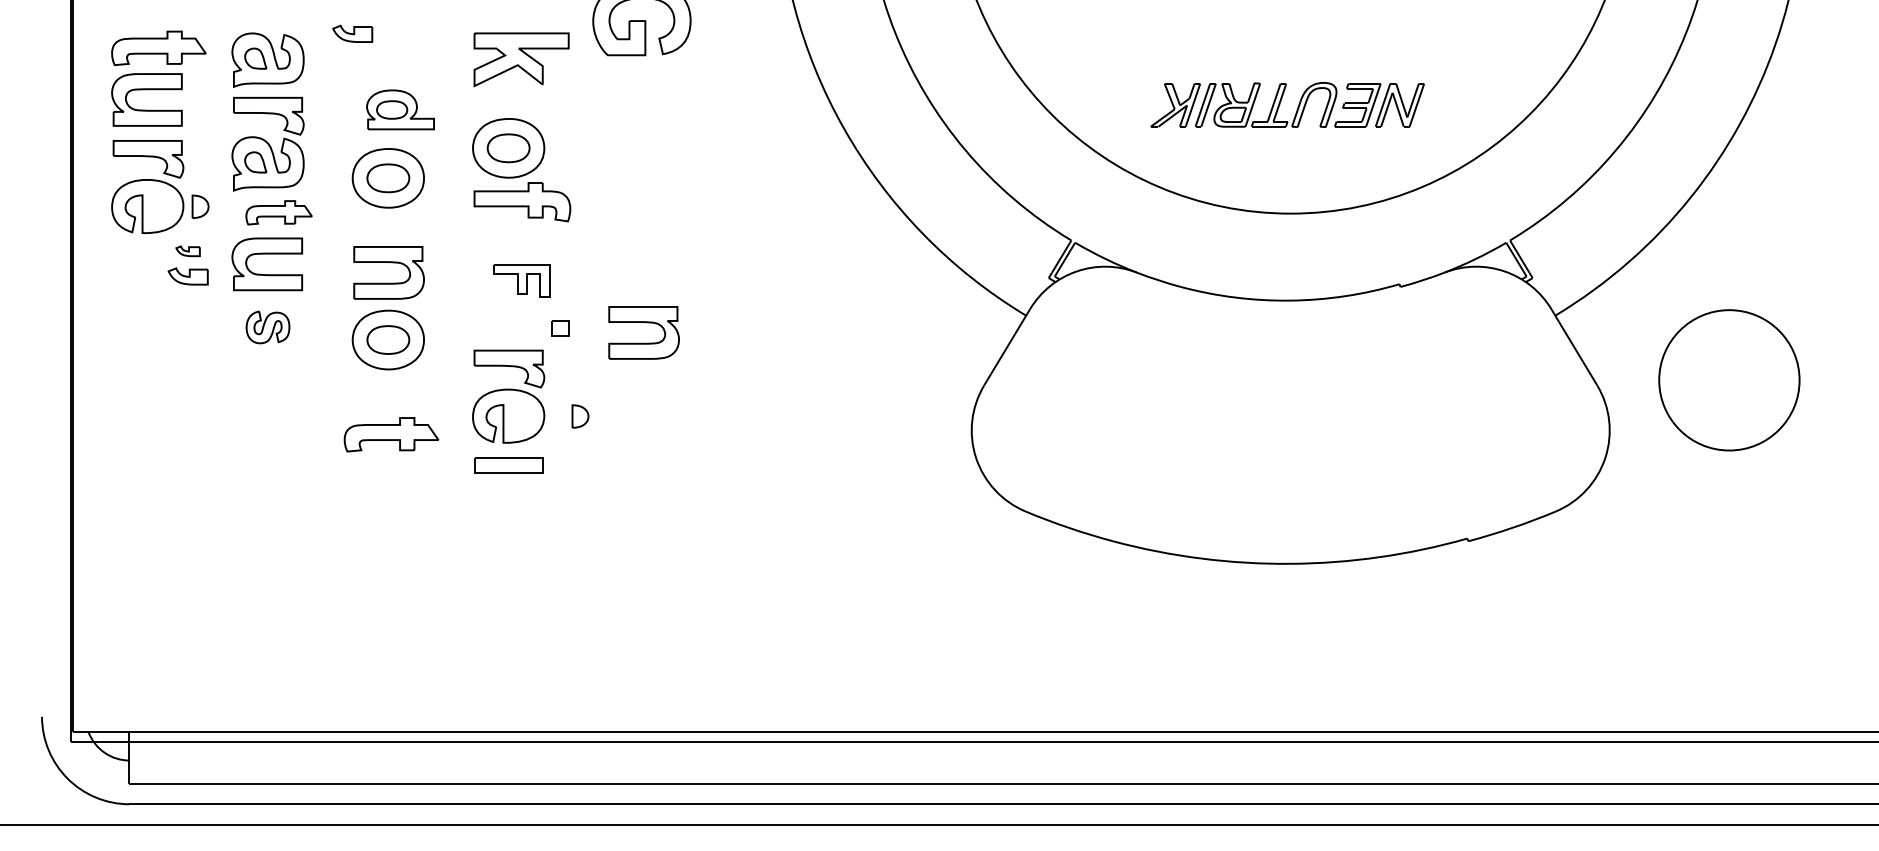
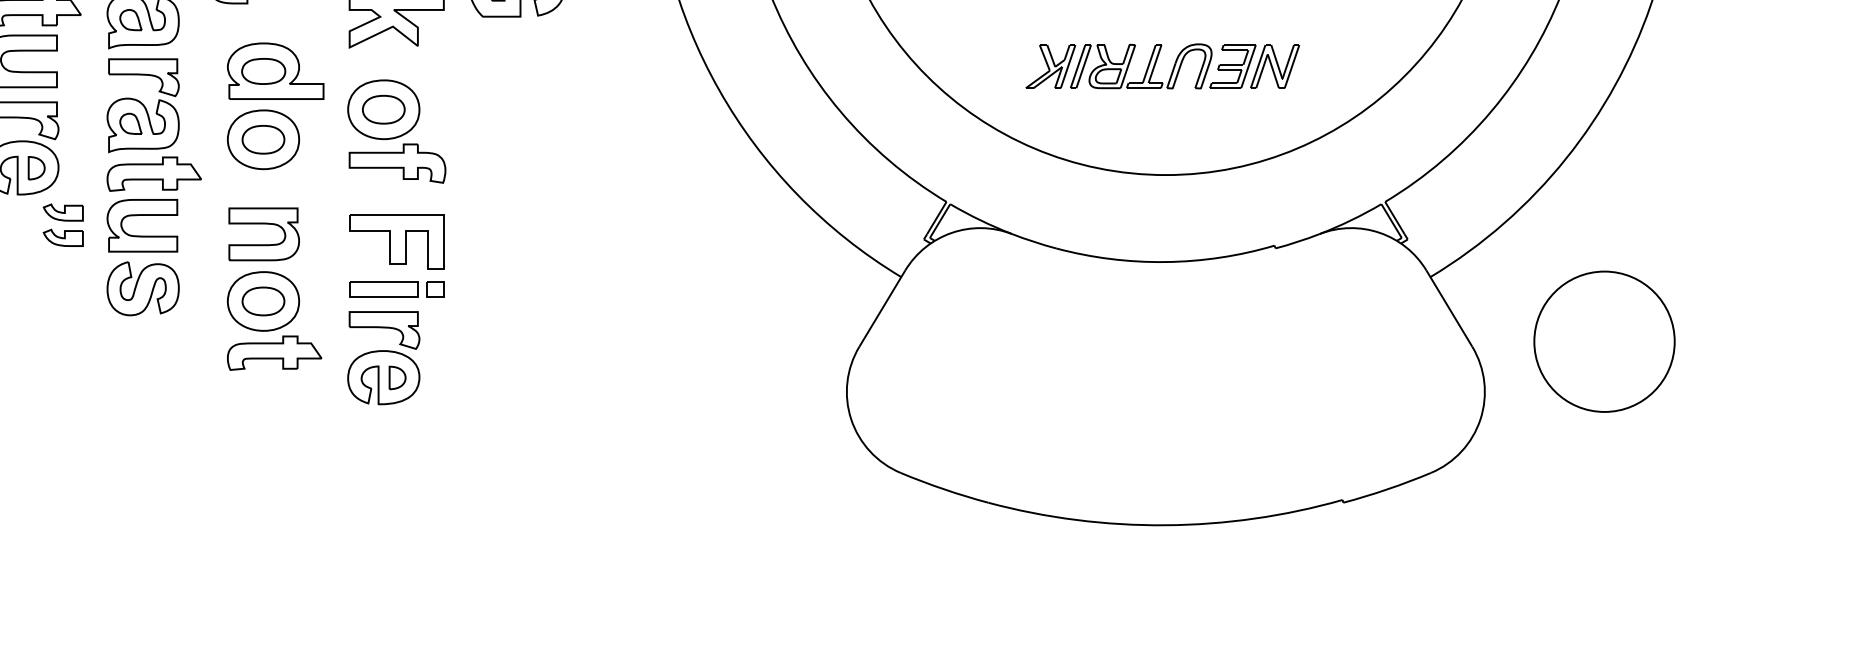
part: (400, 109) -> (275, 70), size x1.43
part: (200, 206) -> (36, 167), moved
part: (278, 212) -> (153, 173), size x1.43
part: (187, 251) -> (62, 212), size x1.67
part: (521, 280) -> (396, 241), size x1.67
part: (646, 323) -> (521, 284), removed
part: (267, 327) -> (142, 288), size x1.67
part: (580, 416) -> (397, 377), moved
part: (391, 434) -> (274, 352), moved
part: (508, 465) -> (383, 289), moved

